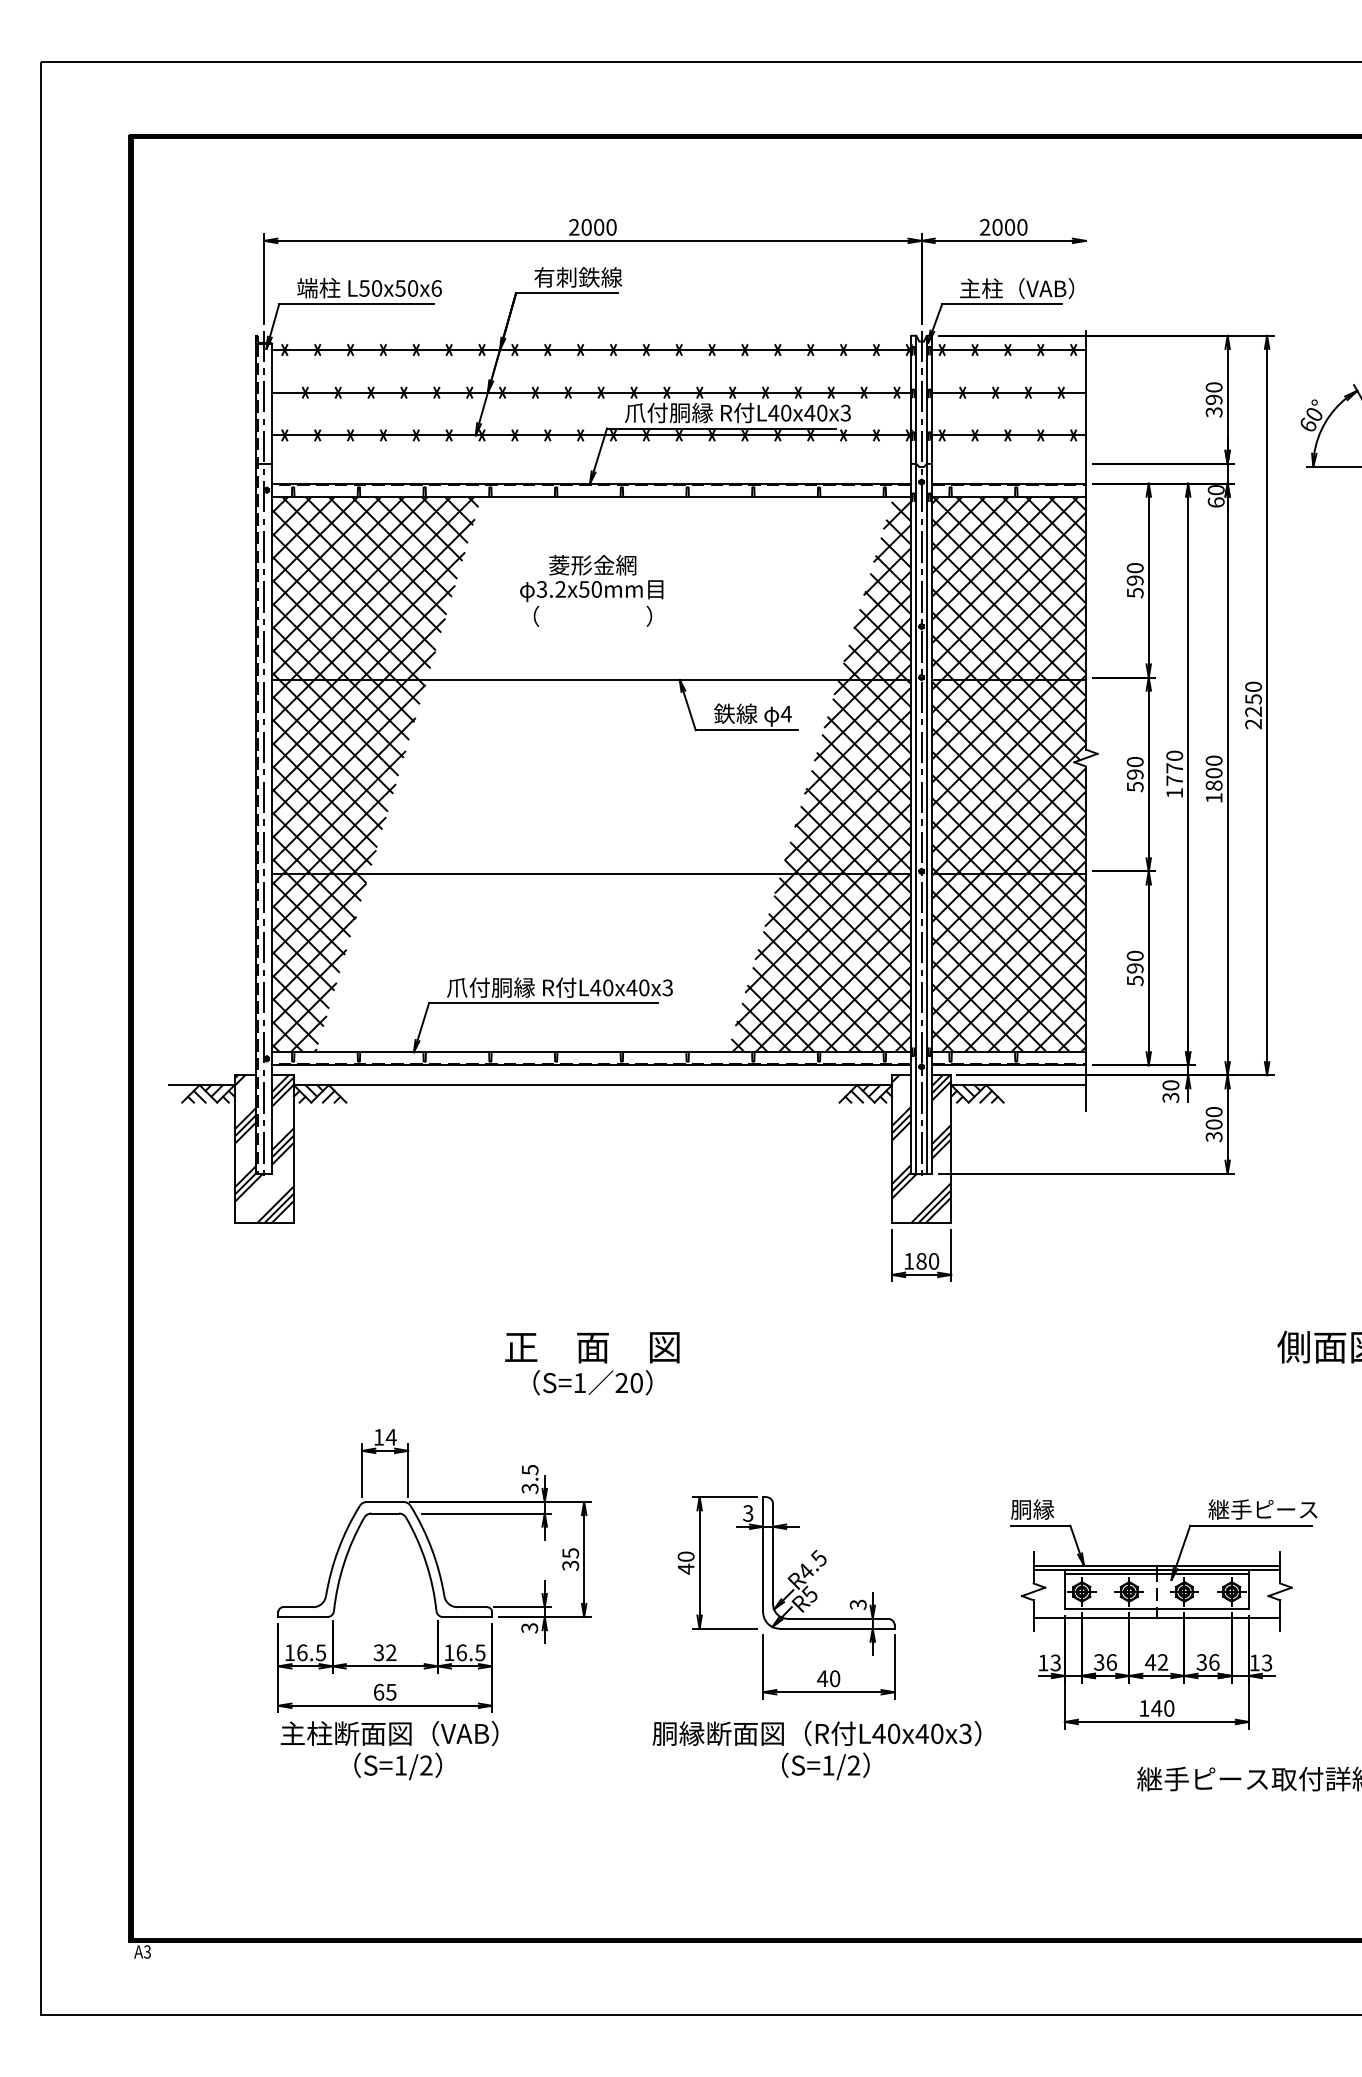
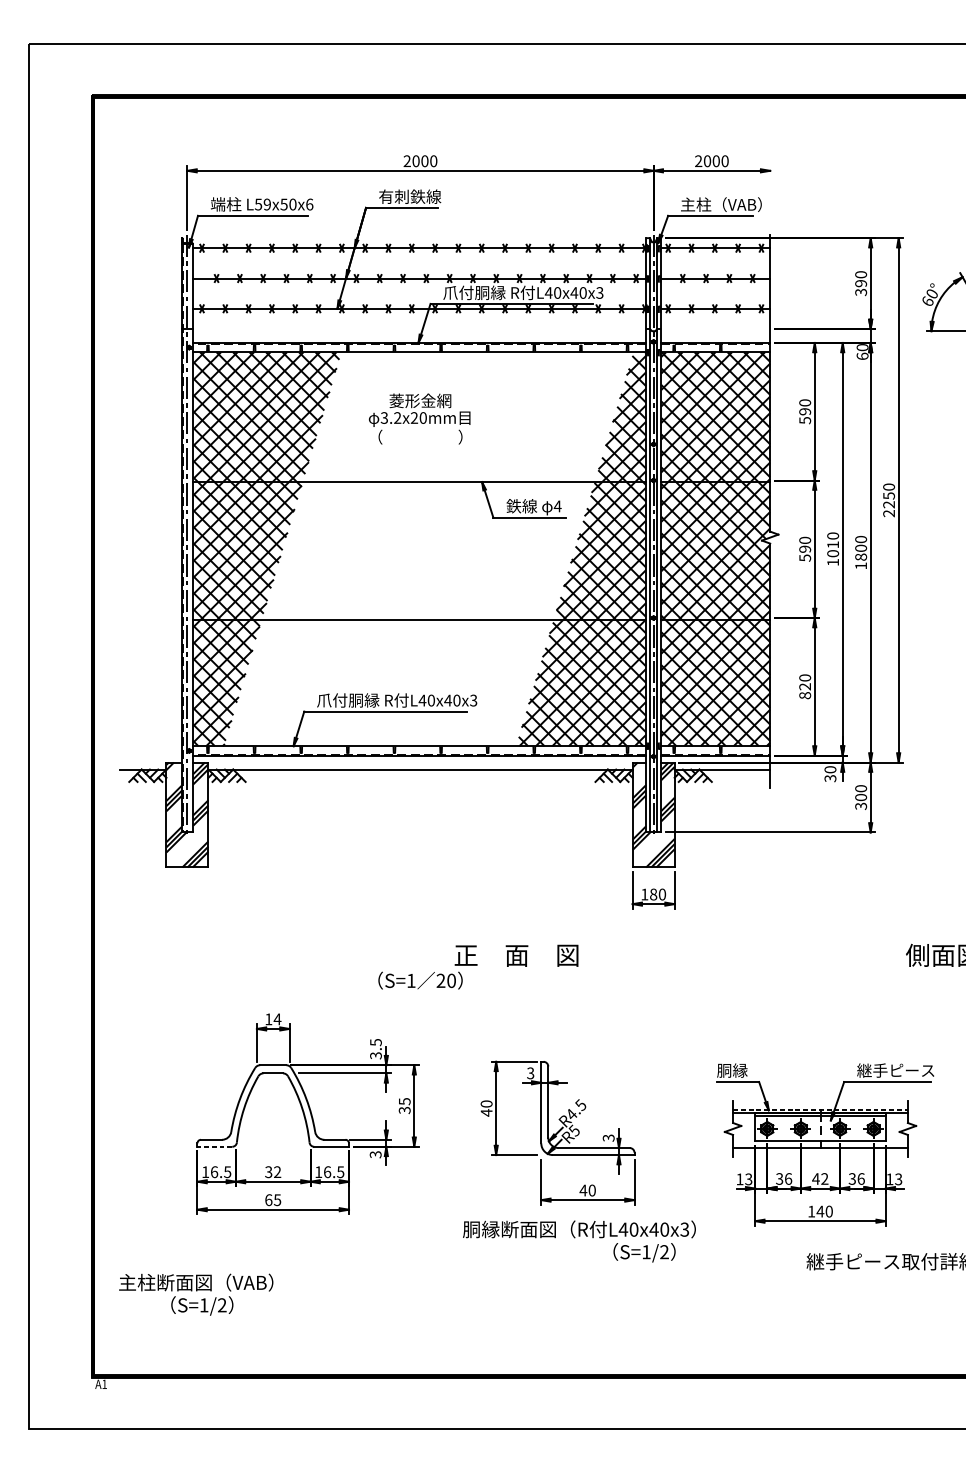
text: (376, 288) -> (267, 204), L50x50x6 -> L59x50x6
text: (584, 589) -> (414, 418), 3.2x50mm -> 3.2x20mm
text: (1174, 774) -> (832, 549), 1770 -> 1010
text: (1134, 974) -> (804, 691), 590 -> 820
text: (592, 1347) -> (516, 955), moved
line: (1157, 1565) -> (820, 1110), solid -> dashed
line: (302, 1617) -> (214, 1147), solid -> dashed
text: (389, 1750) -> (196, 1294), moved
text: (825, 1766) -> (644, 1252), moved
text: (147, 1951) -> (104, 1383), A3 -> A1

